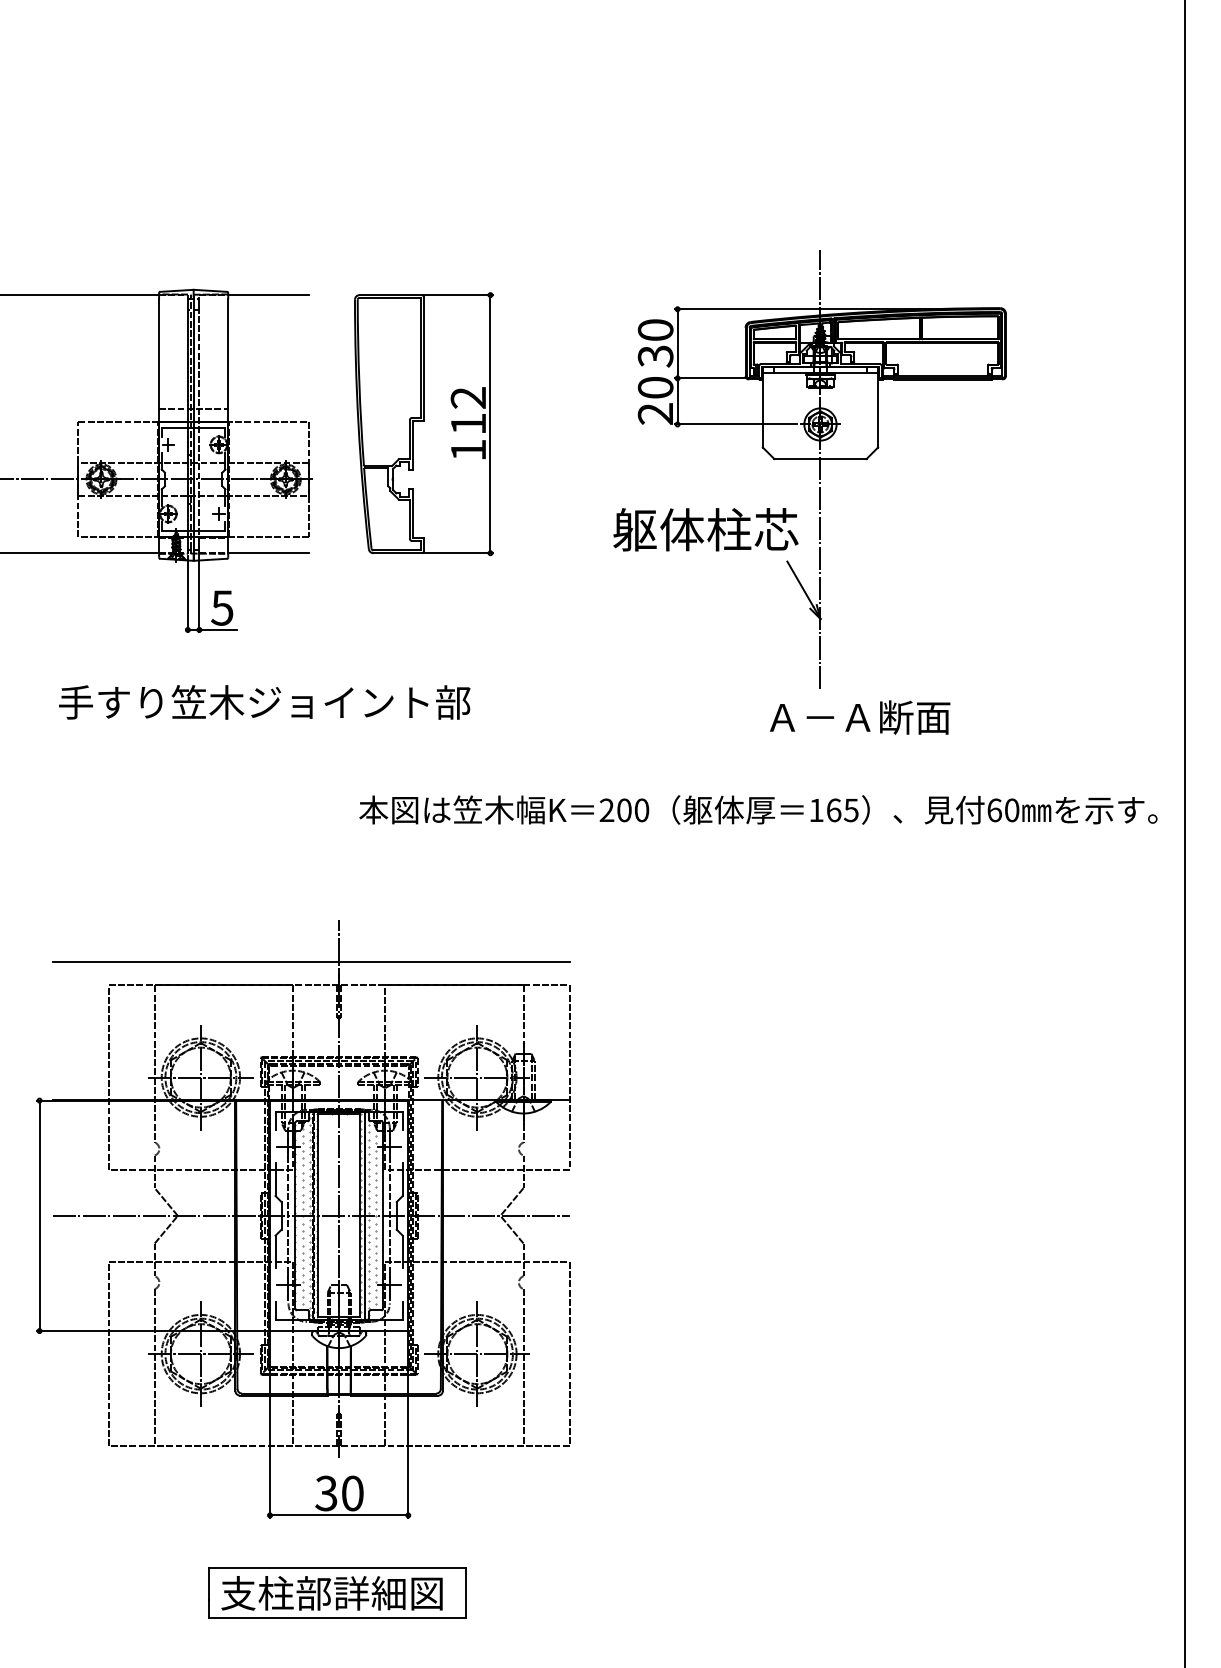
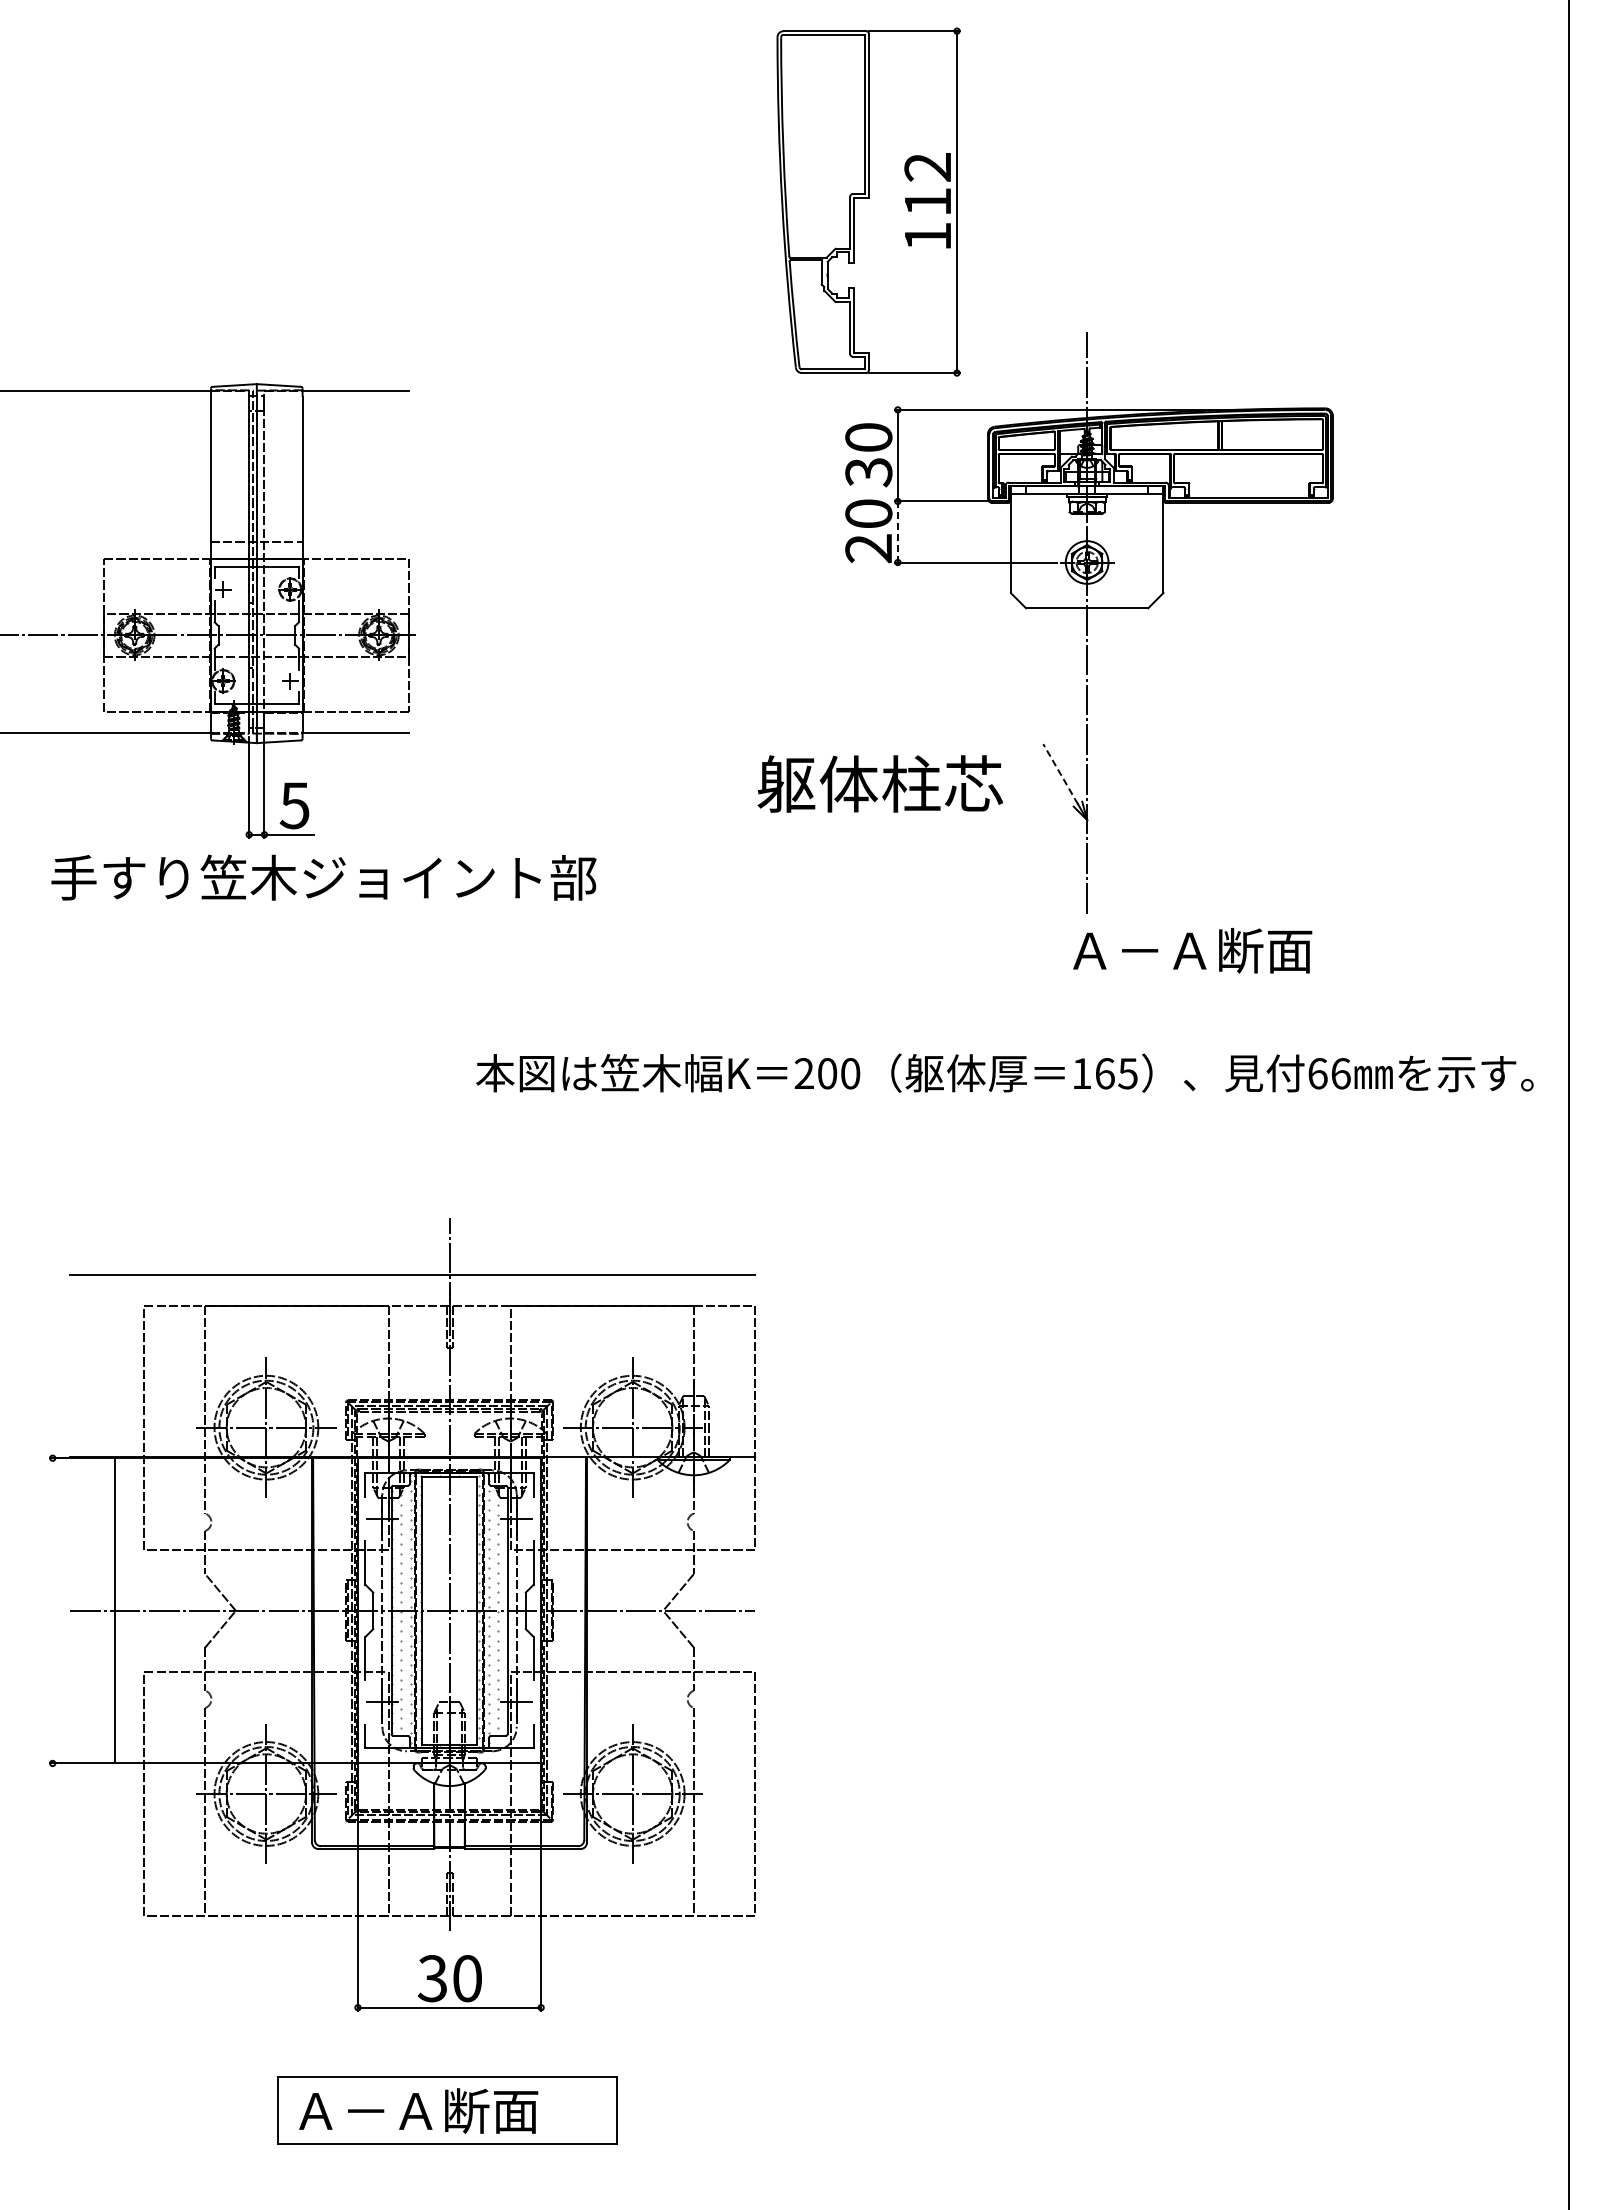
line: (677, 401) -> (897, 531), solid -> dashed
part: (423, 423) -> (868, 201), moved
text: (705, 529) -> (880, 783), moved
line: (800, 584) -> (1060, 774), solid -> dashed
text: (264, 702) -> (323, 877), moved
text: (859, 717) -> (1192, 950), moved
text: (1011, 810) -> (1340, 1073), 60 -> 66
line: (39, 1215) -> (114, 1610), moved
text: (331, 1593) -> (439, 2110), 支柱部詳細図 -> Ａ－Ａ断面

